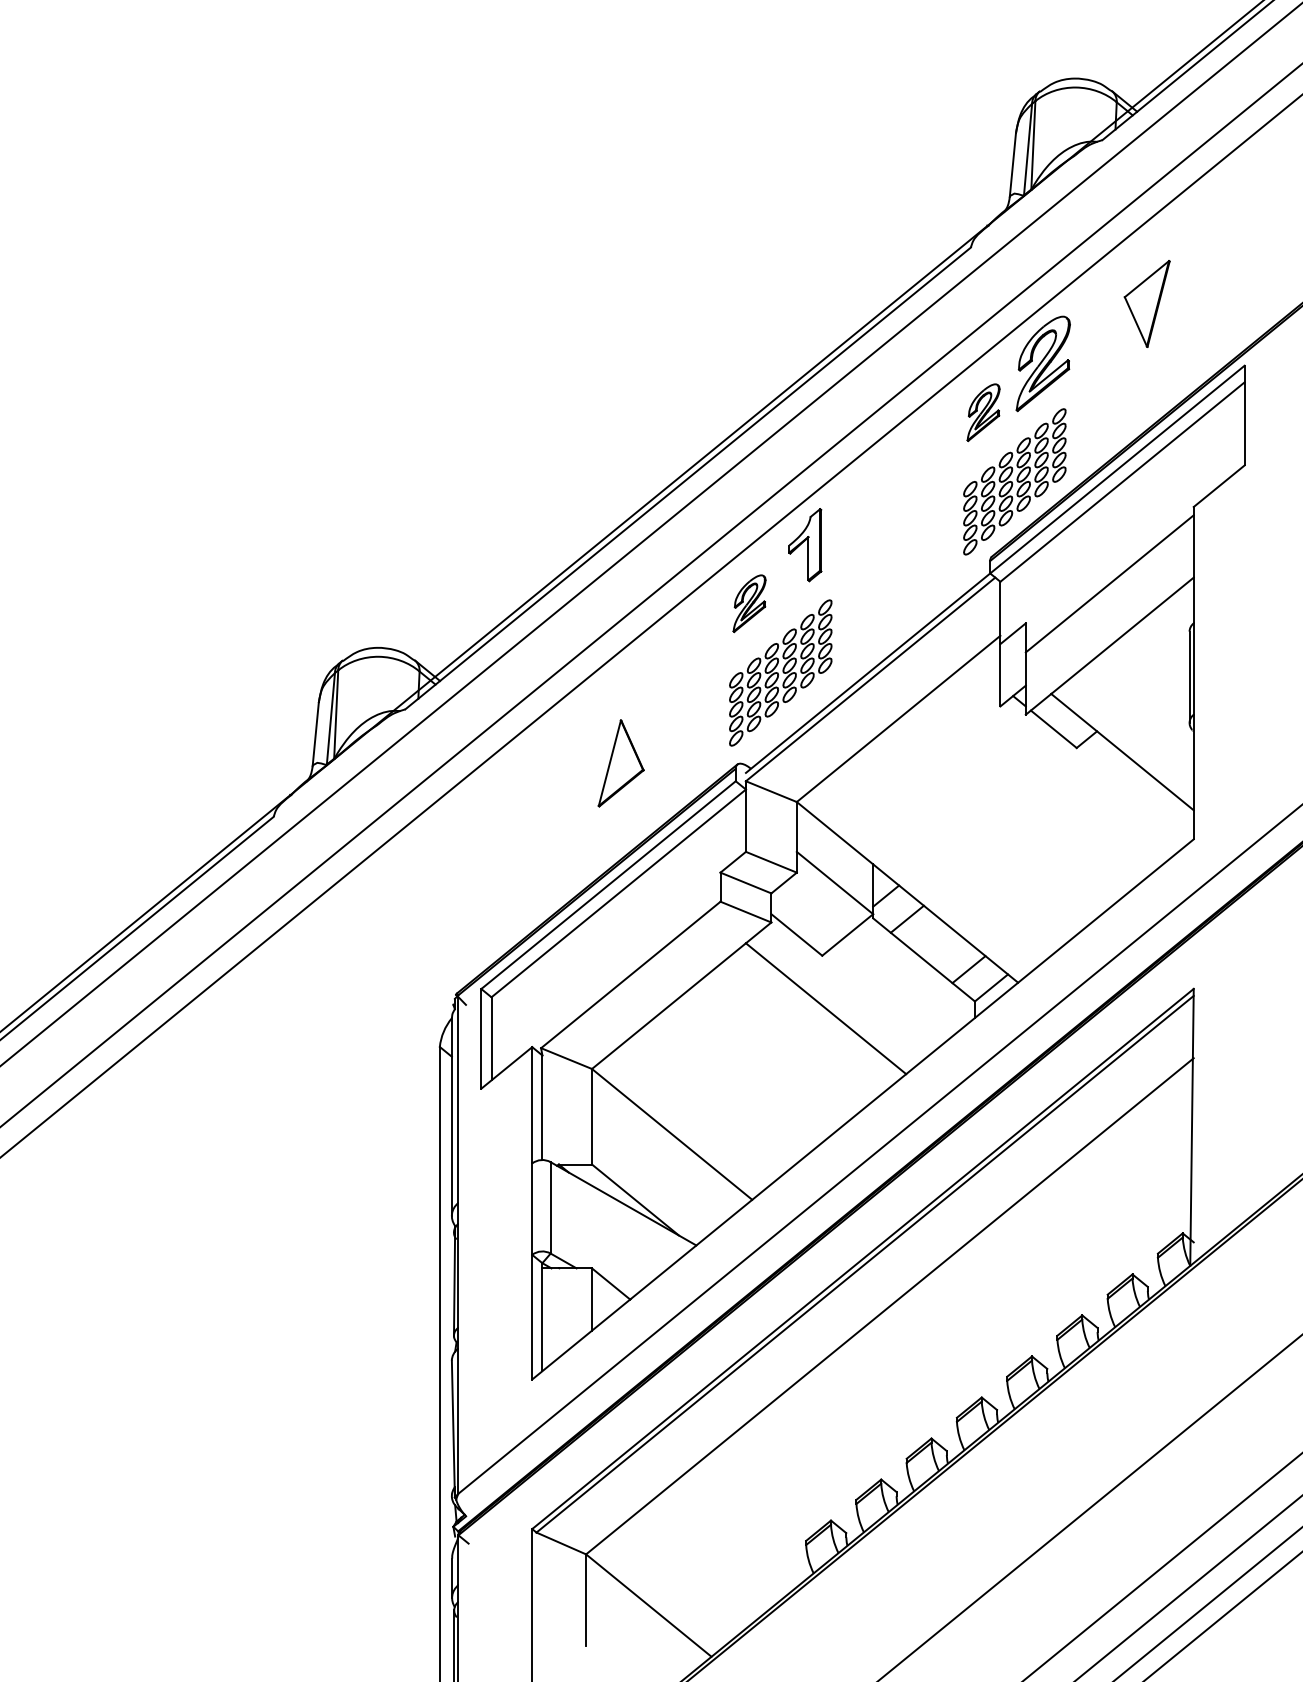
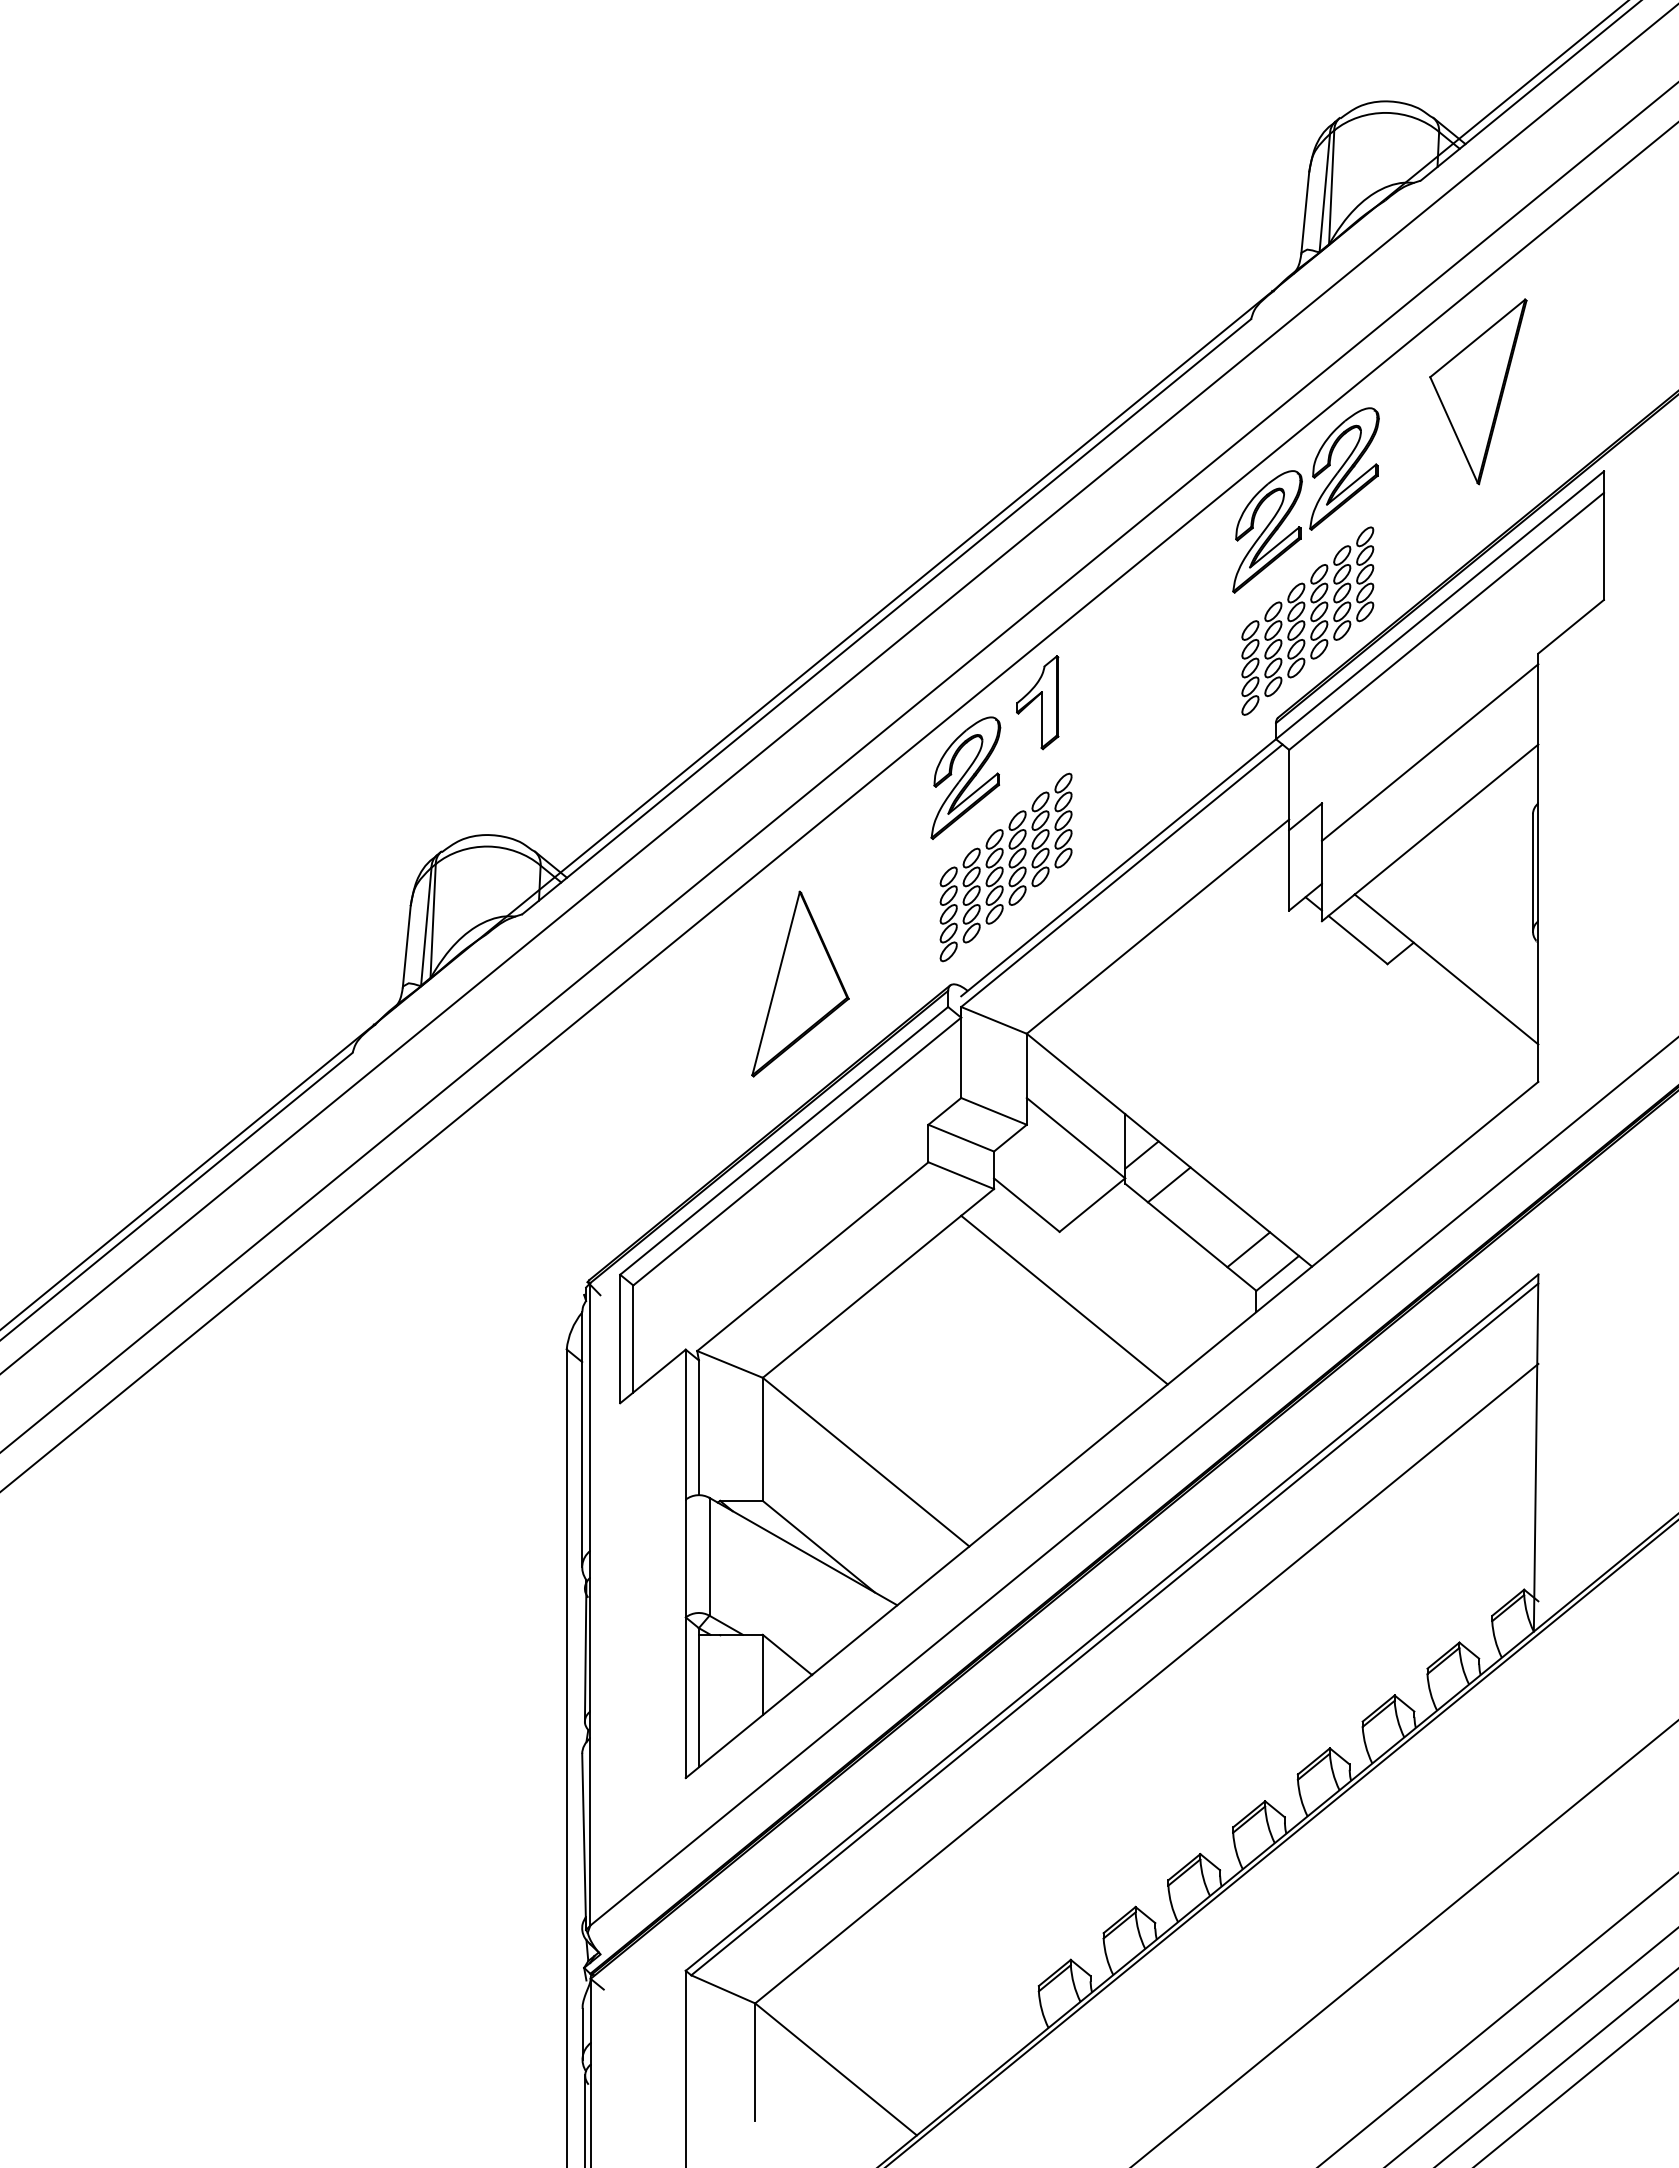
part: (1147, 303) -> (1478, 391), size x1.67
part: (983, 412) -> (1267, 531), size x1.67
part: (749, 603) -> (965, 777), size x1.67
part: (621, 763) -> (800, 983), size x1.67

